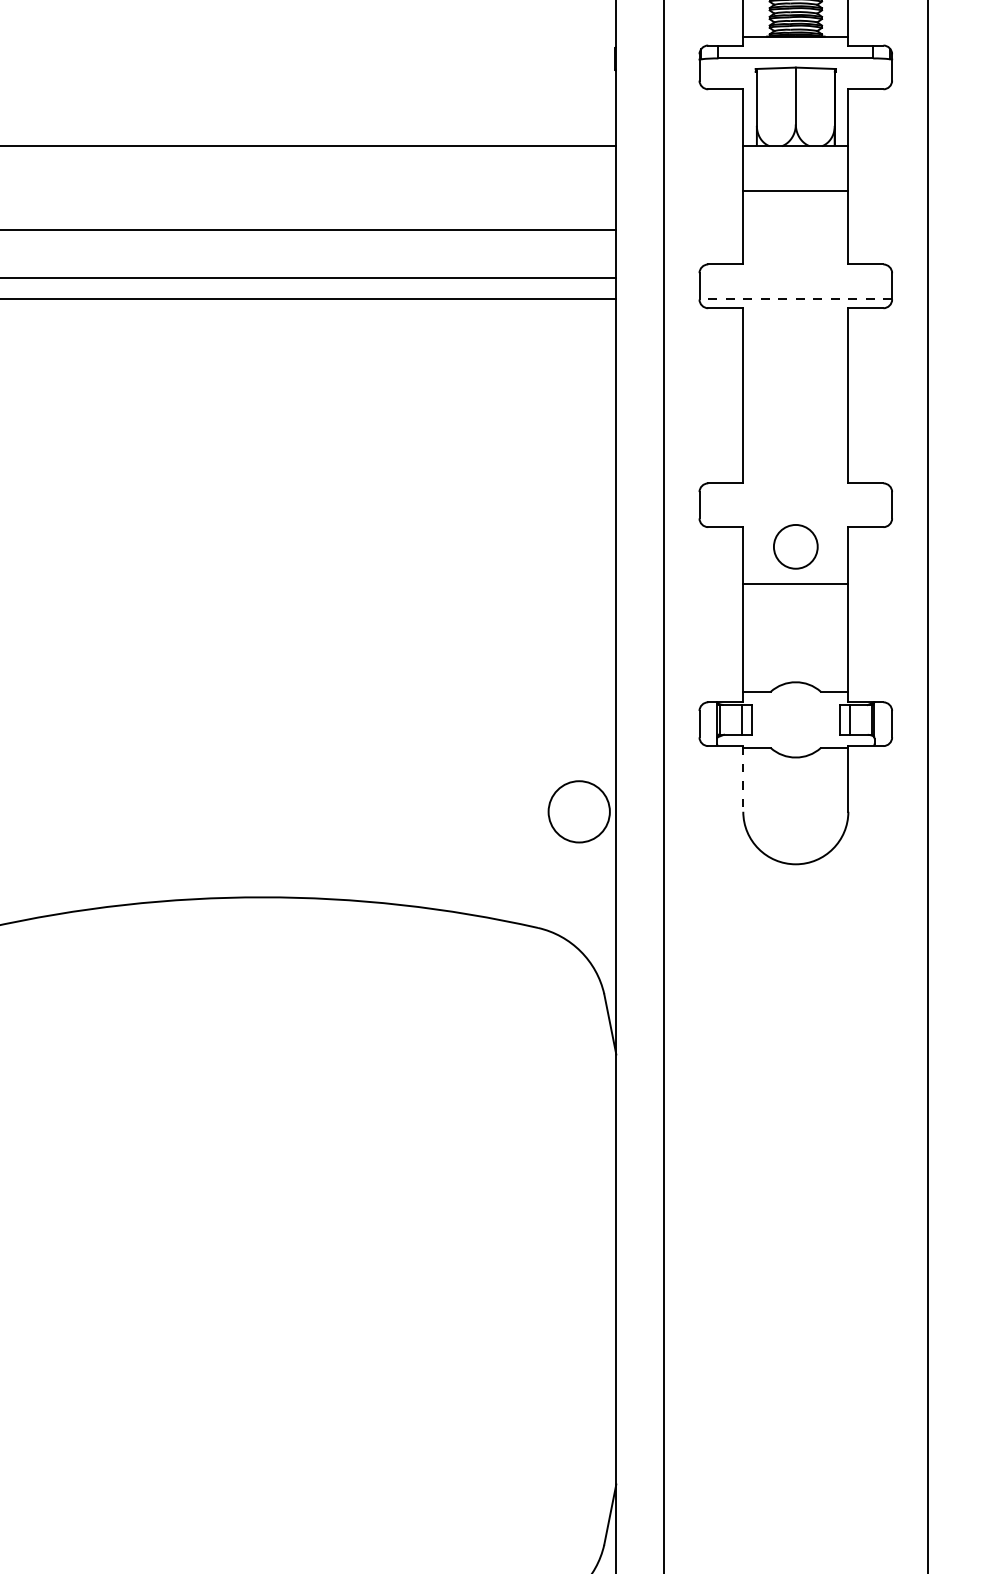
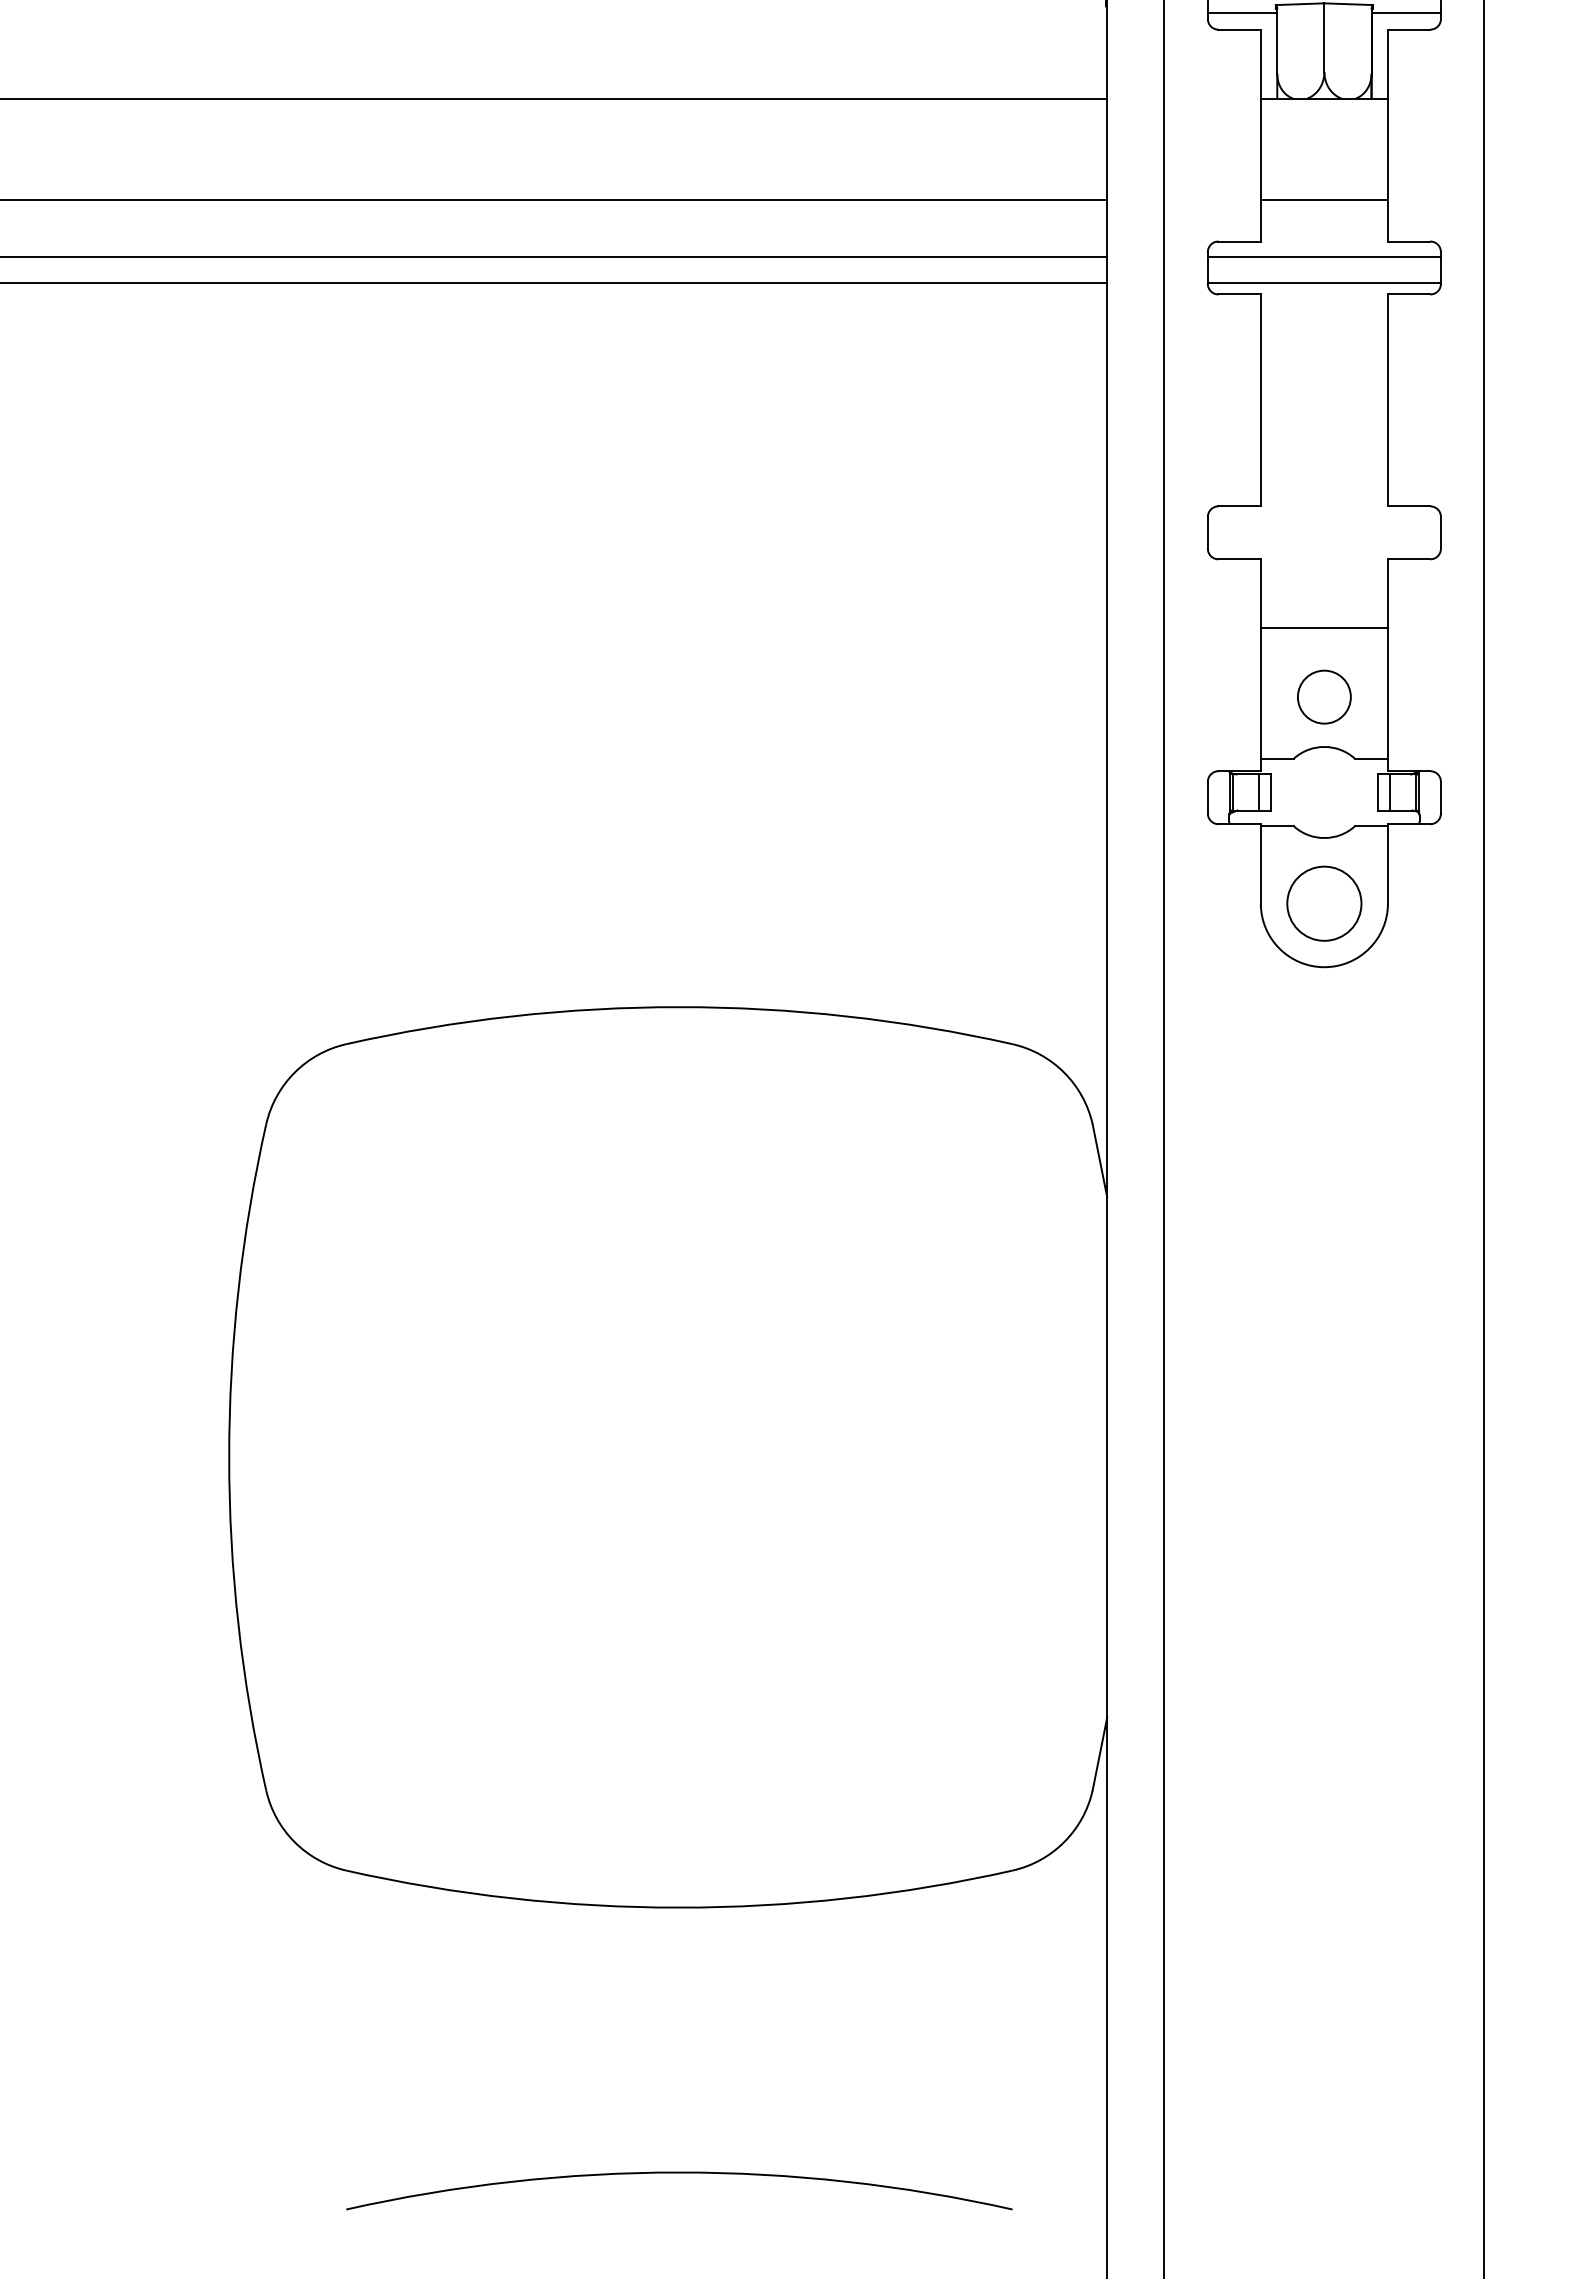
line: (728, 75) -> (1242, 13), added
line: (862, 75) -> (1405, 13), added
line: (795, 190) -> (1323, 200), moved
line: (795, 277) -> (1323, 257), added
line: (795, 298) -> (1324, 282), dashed -> solid
circle: (795, 546) -> (1324, 696), moved
line: (743, 778) -> (1260, 863), dashed -> solid
circle: (579, 811) -> (1324, 903), moved

